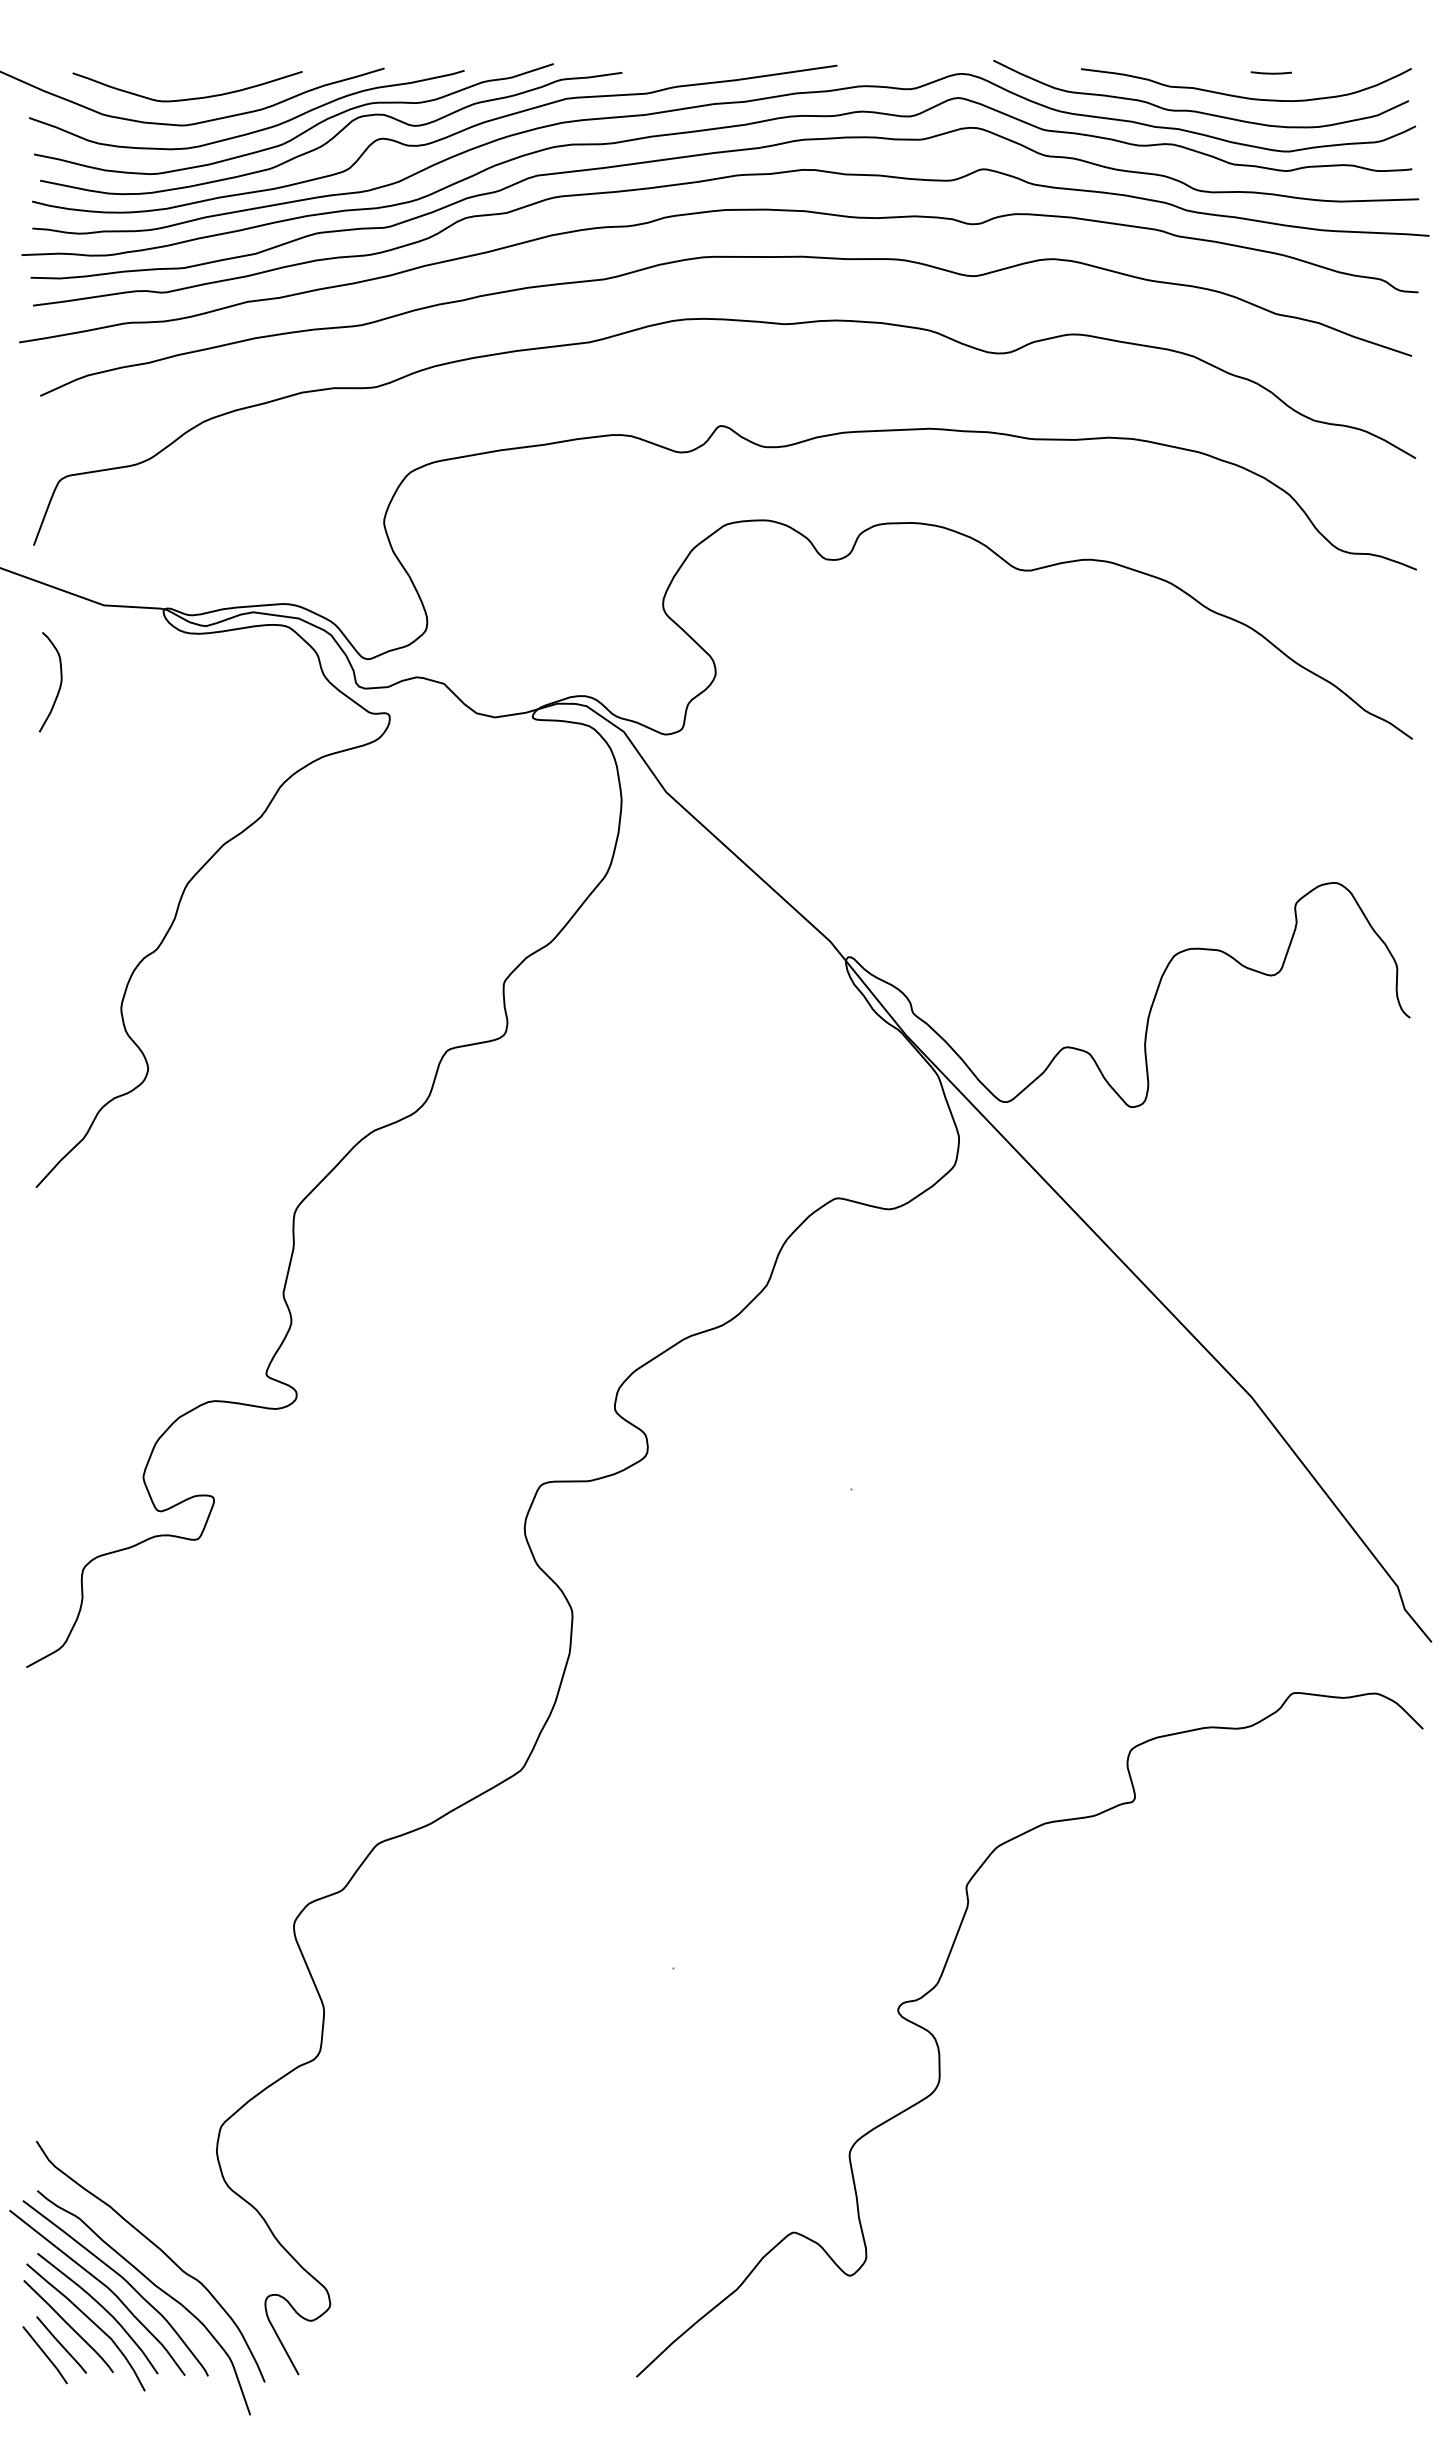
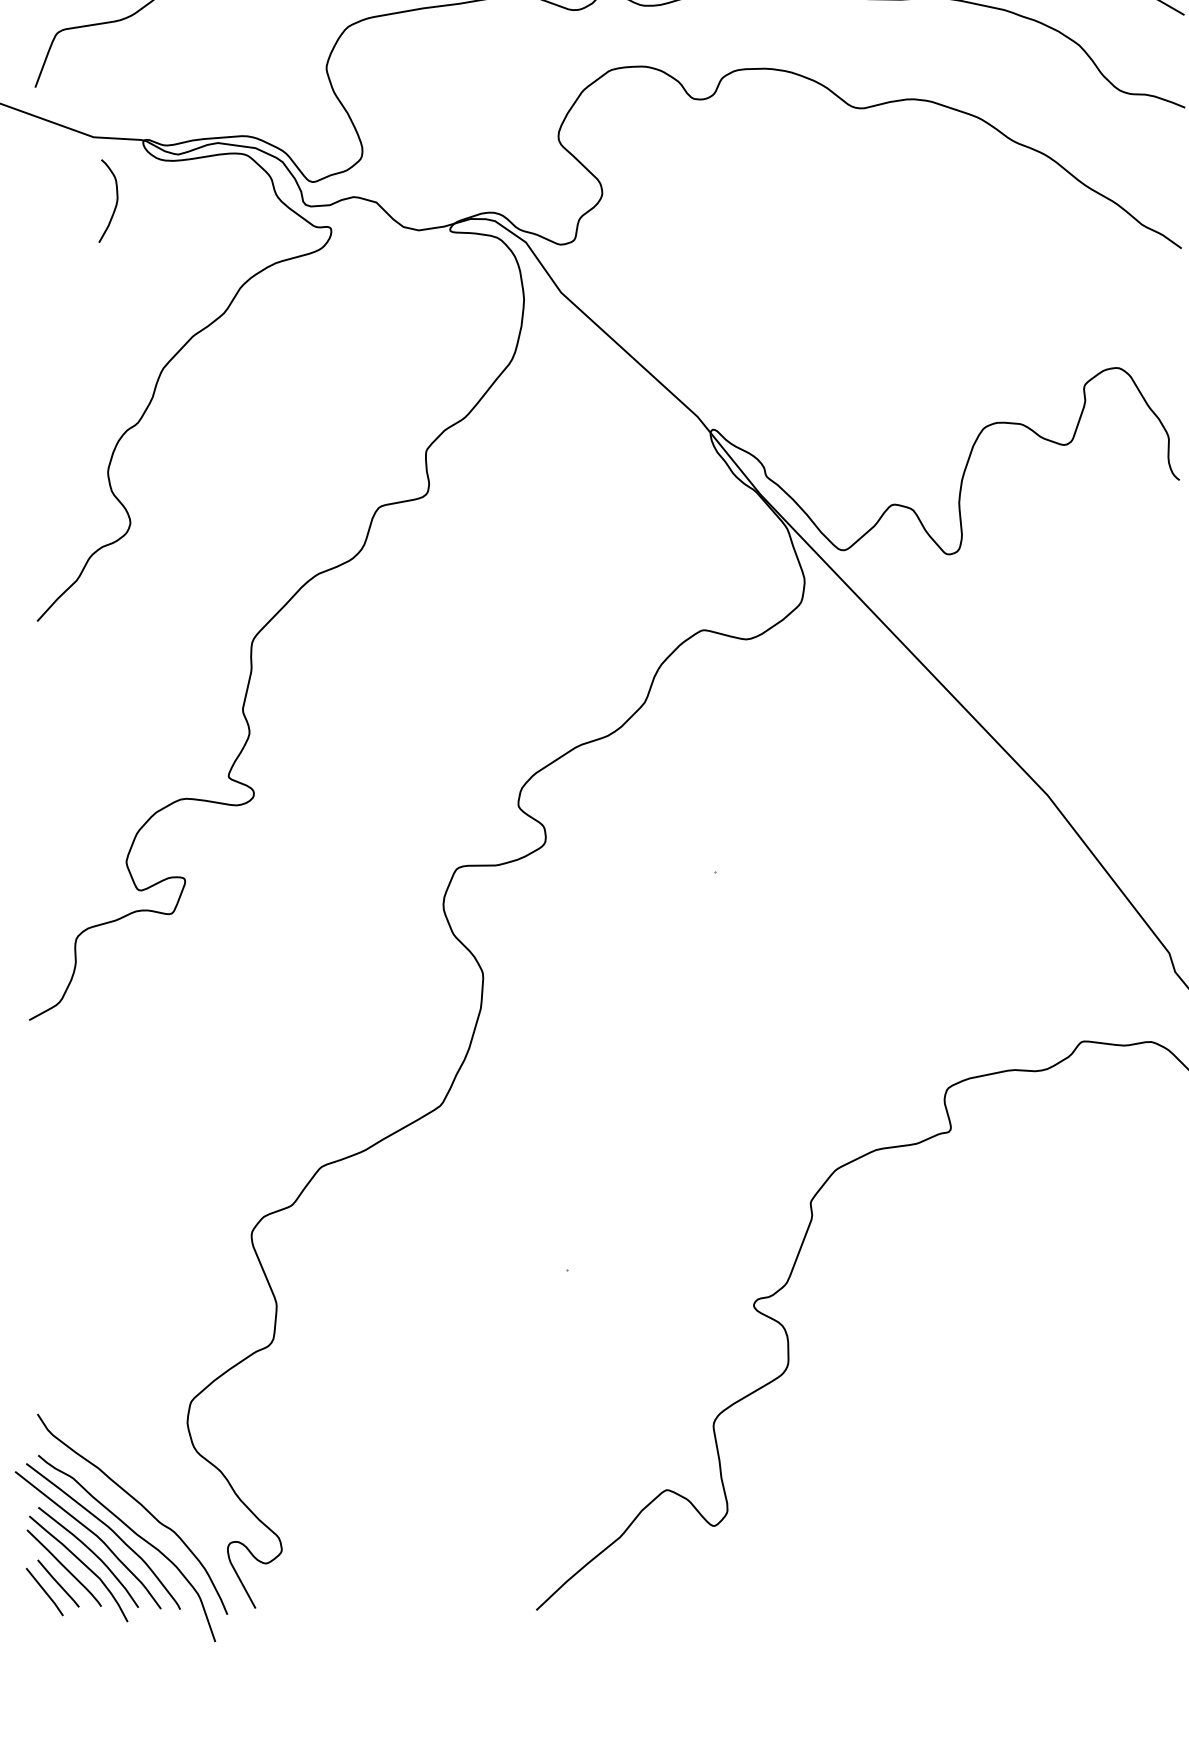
curve: (59, 685) -> (115, 203), moved

